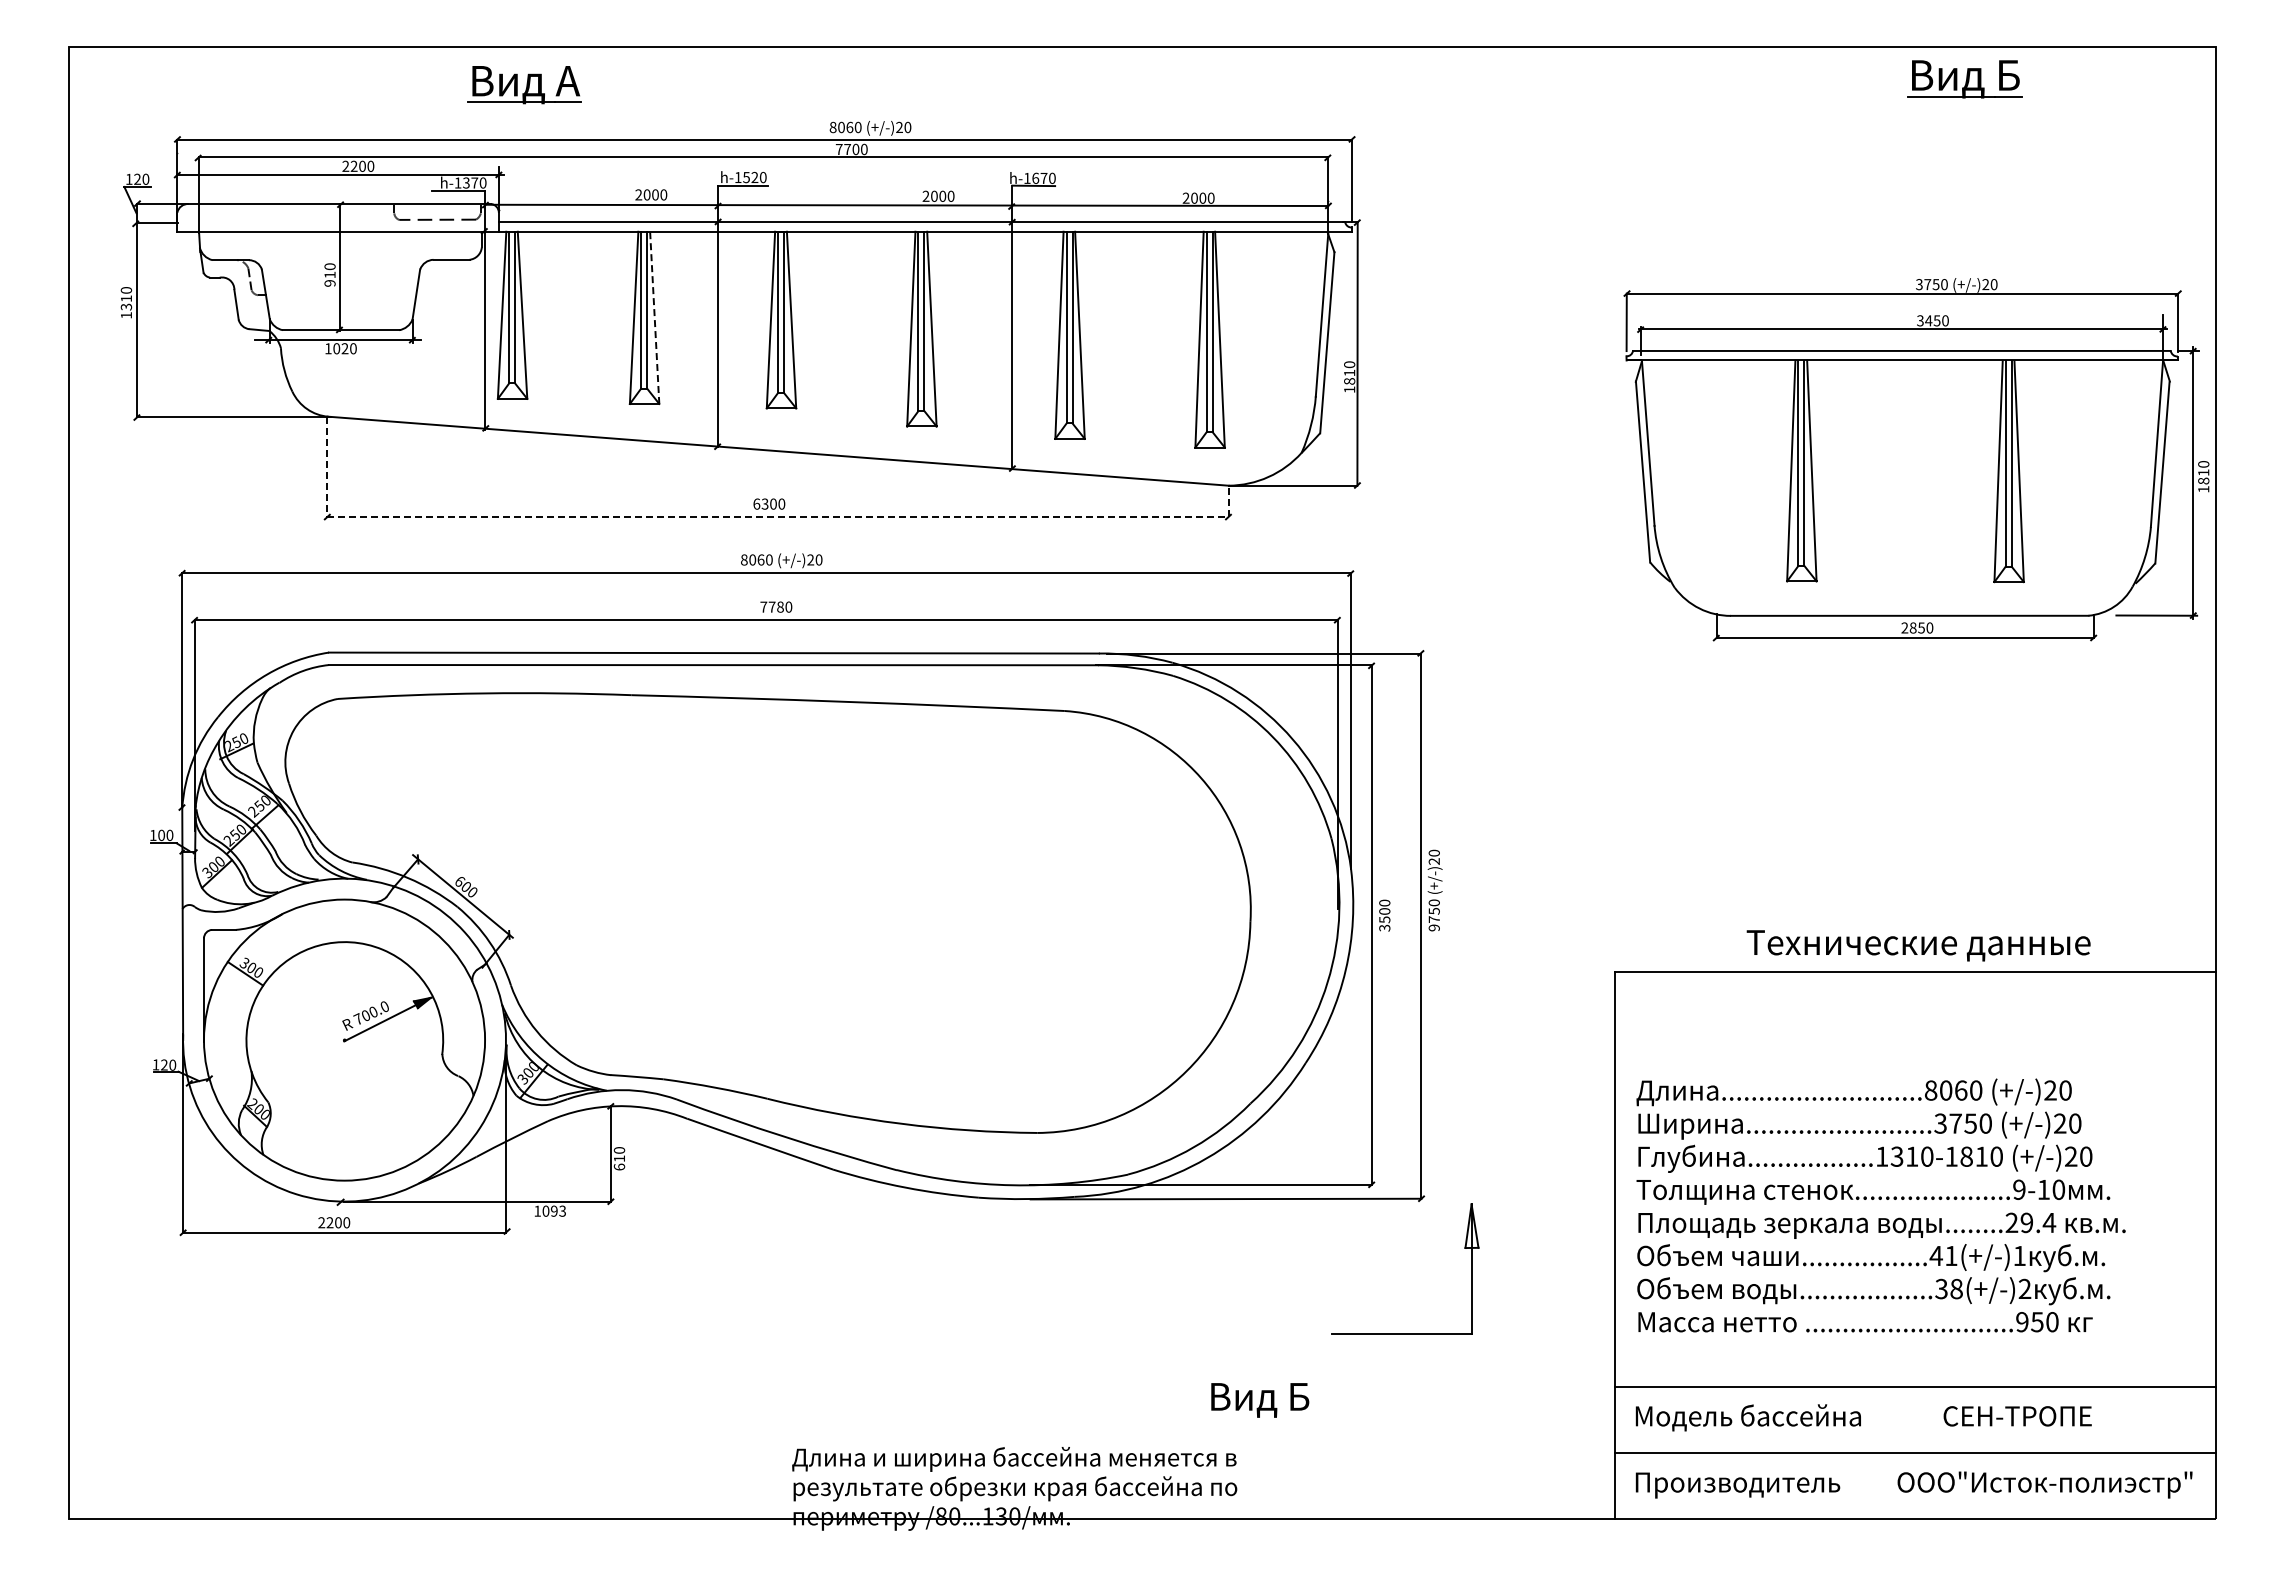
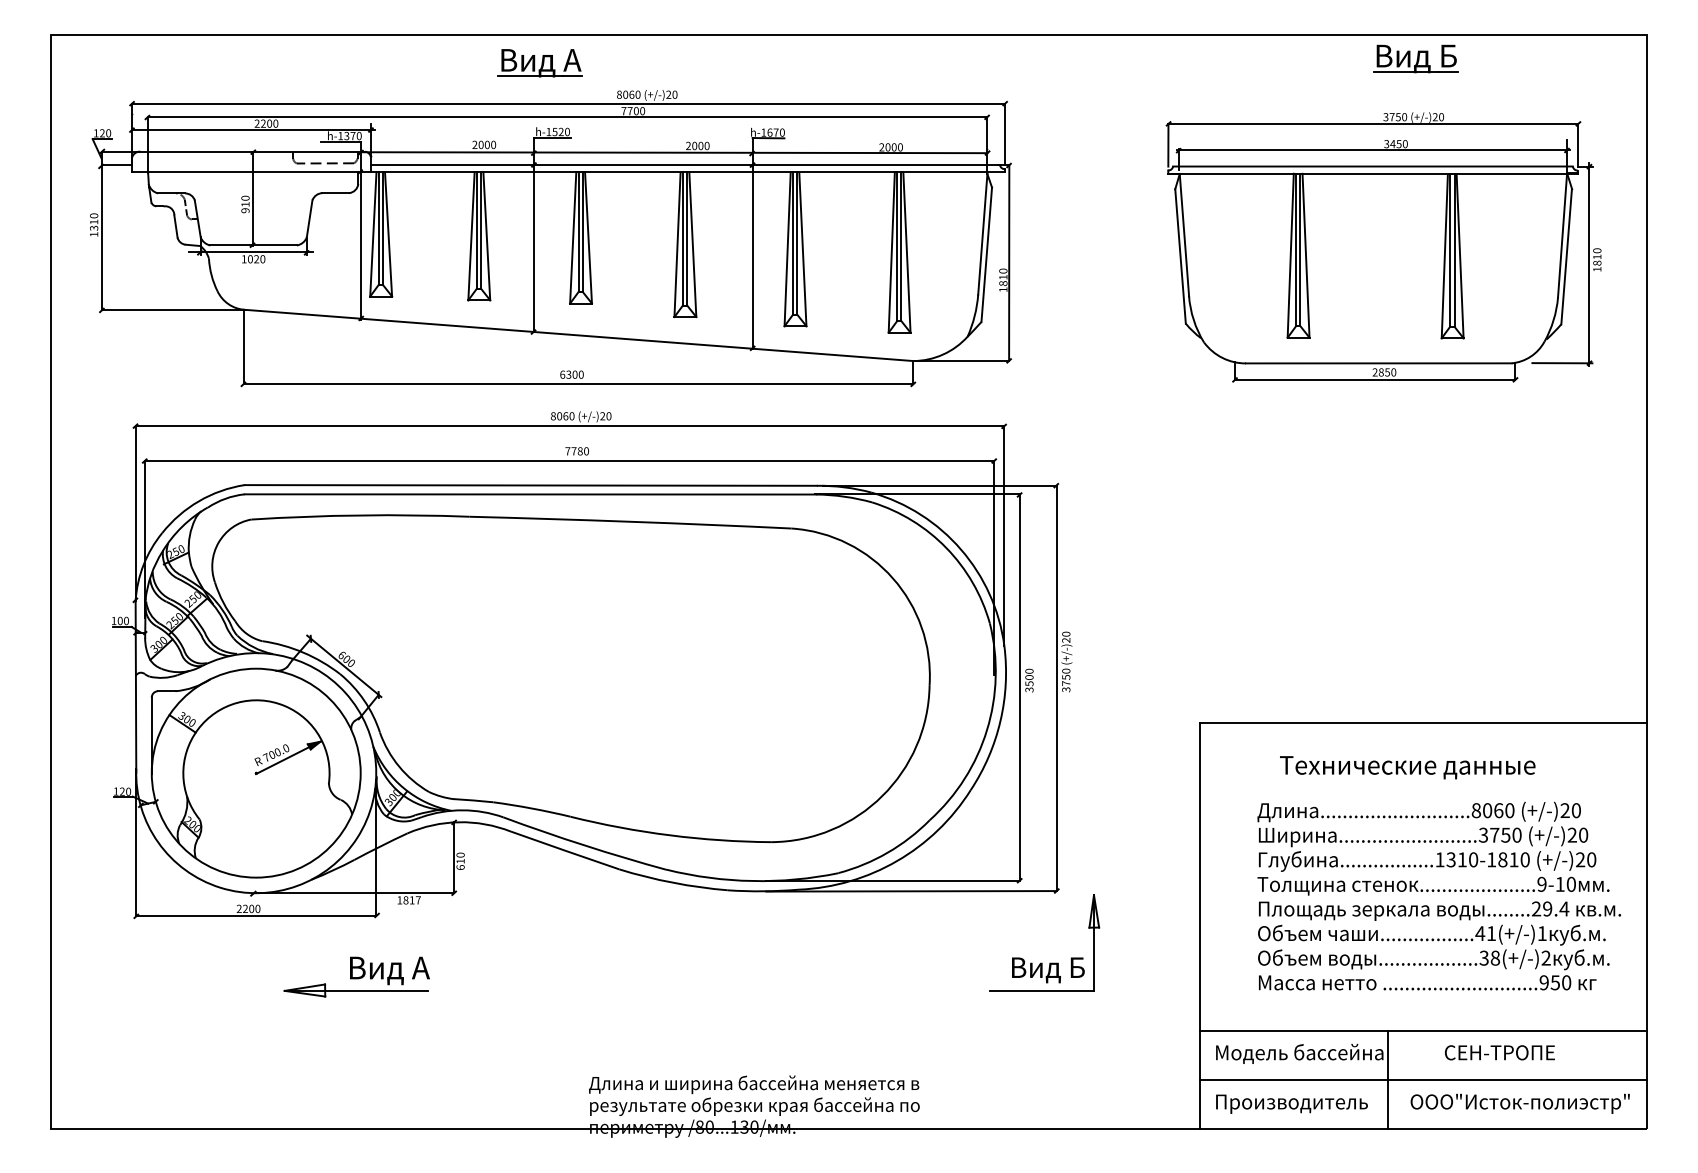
part: (1964, 79) -> (1415, 59), moved
part: (524, 85) -> (540, 63), moved
line: (654, 317) -> (486, 236), dashed -> solid
part: (1916, 459) -> (1383, 247), moved
line: (744, 517) -> (553, 384), dashed -> solid
text: (1434, 927) -> (1066, 689), 9750 -> 3750
text: (1918, 945) -> (1407, 767), moved
text: (1880, 1205) -> (1438, 896), moved
text: (554, 1210) -> (412, 899), 1093 -> 1817
part: (479, 1314) -> (356, 977), added
text: (1260, 1400) -> (1048, 970), moved
line: (1866, 1452) -> (1387, 1079), added

